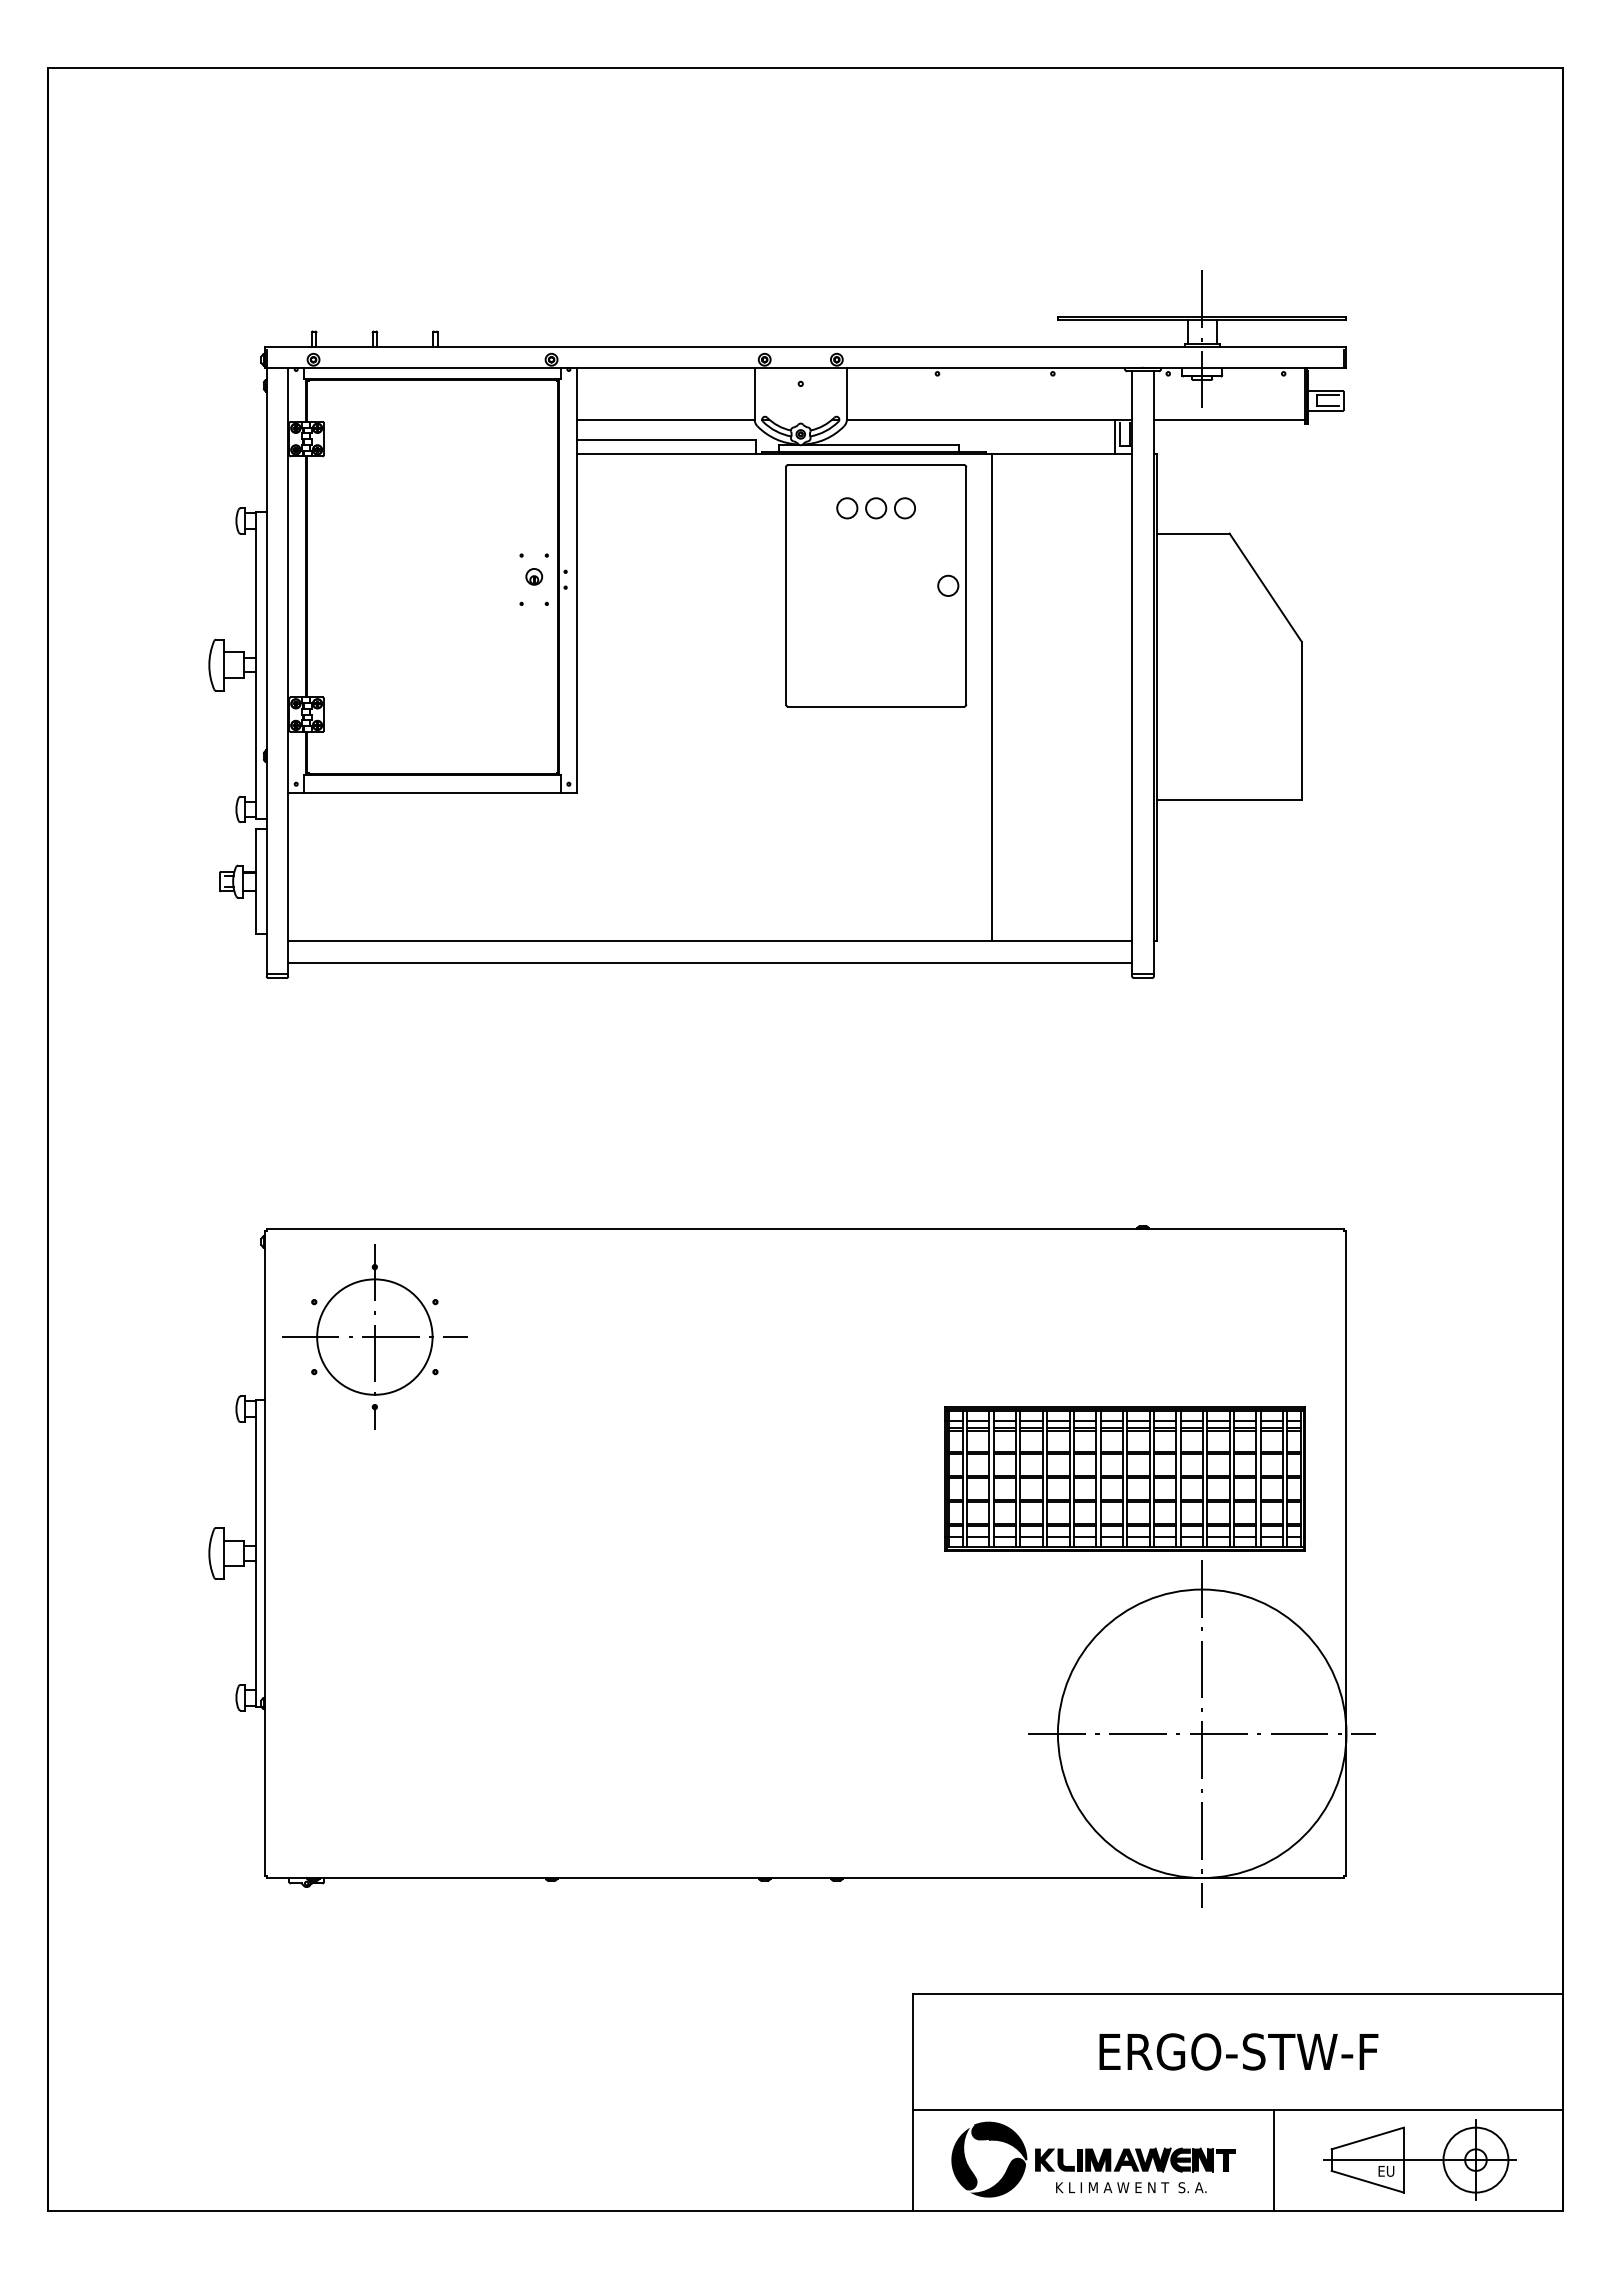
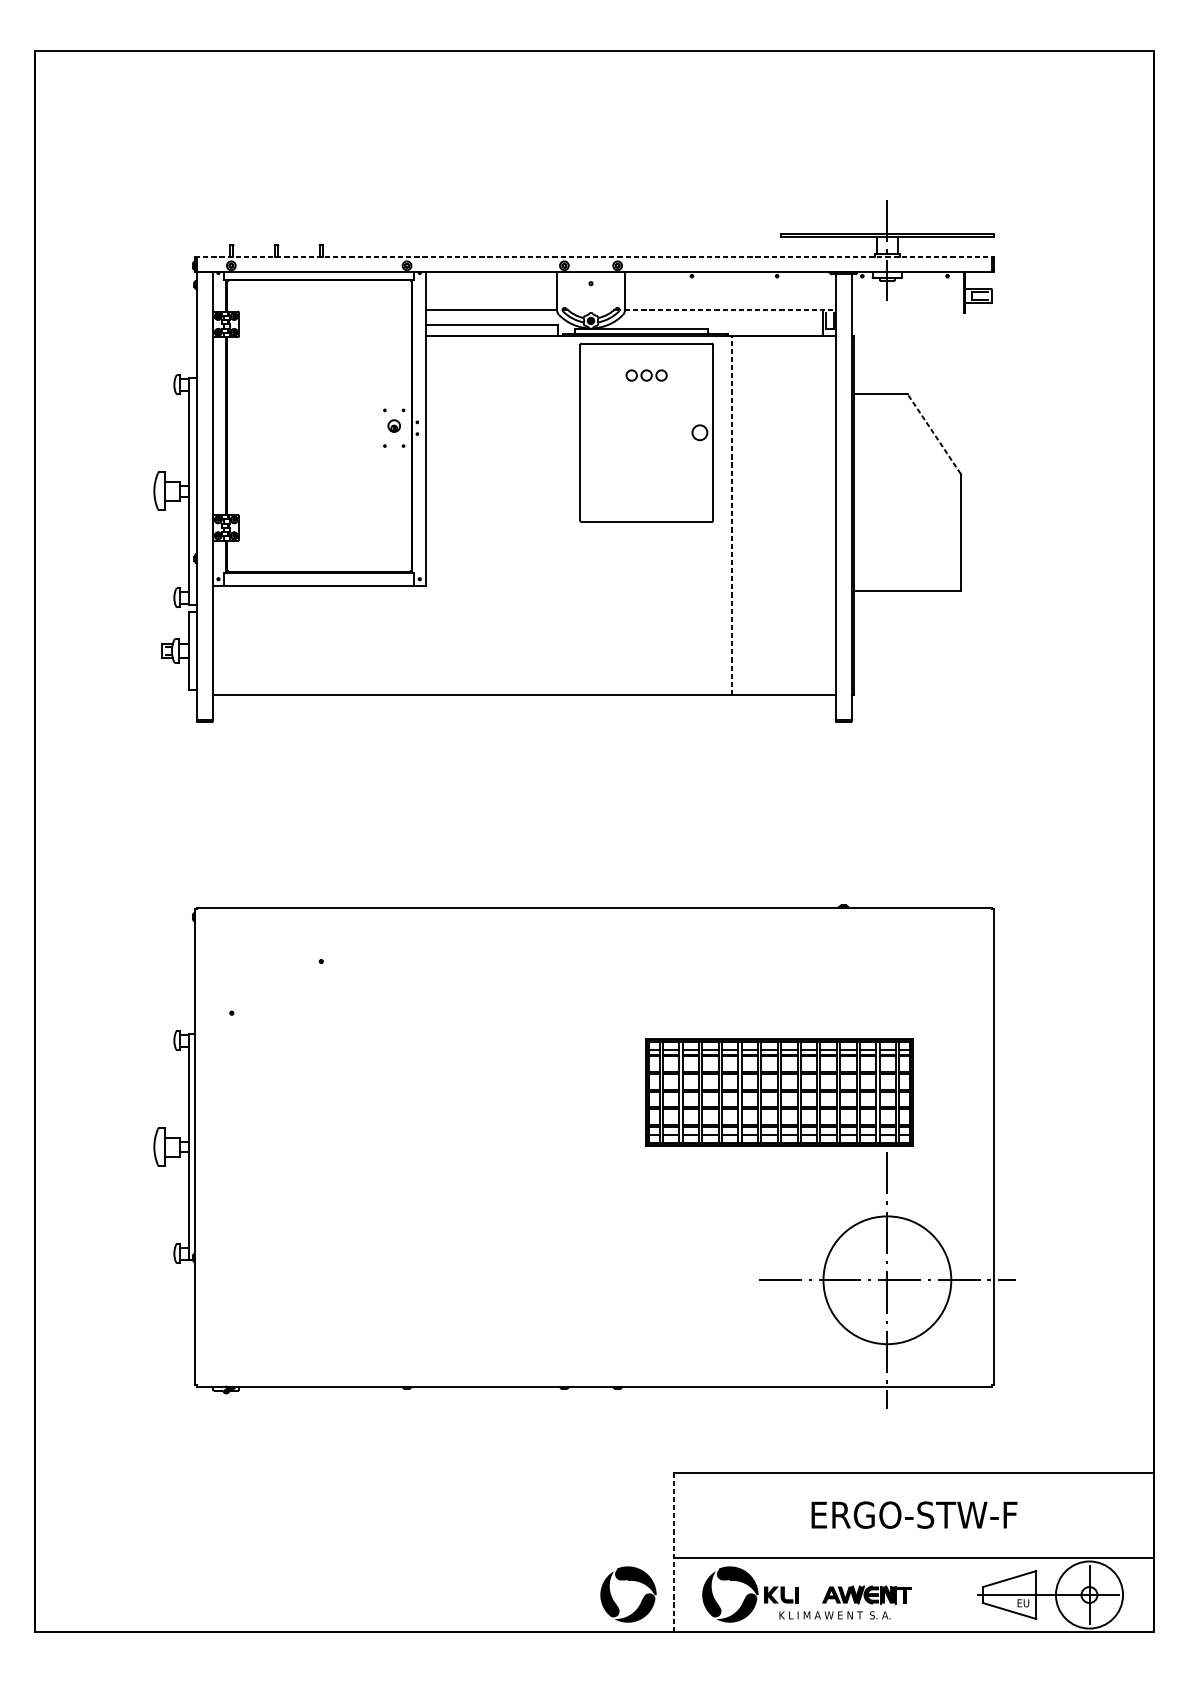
line: (805, 347) -> (594, 256), solid -> dashed
line: (989, 419) -> (730, 309), solid -> dashed
line: (1229, 419) -> (907, 309), removed
part: (875, 508) -> (646, 375), size x0.7
line: (1265, 587) -> (934, 433), solid -> dashed
line: (991, 697) -> (731, 515), solid -> dashed
line: (710, 962) -> (524, 710), removed
part: (374, 1336) -> (276, 986), removed
part: (1124, 1478) -> (779, 1091), moved
circle: (1201, 1733) -> (886, 1280), size x0.6
line: (913, 2102) -> (674, 1552), solid -> dashed
part: (851, 2140) -> (628, 1580), added
fill: (1098, 2159) -> (810, 1594), removed
line: (1273, 2159) -> (940, 1594), removed
circle: (1475, 2159) -> (1089, 1594), size x1.4

